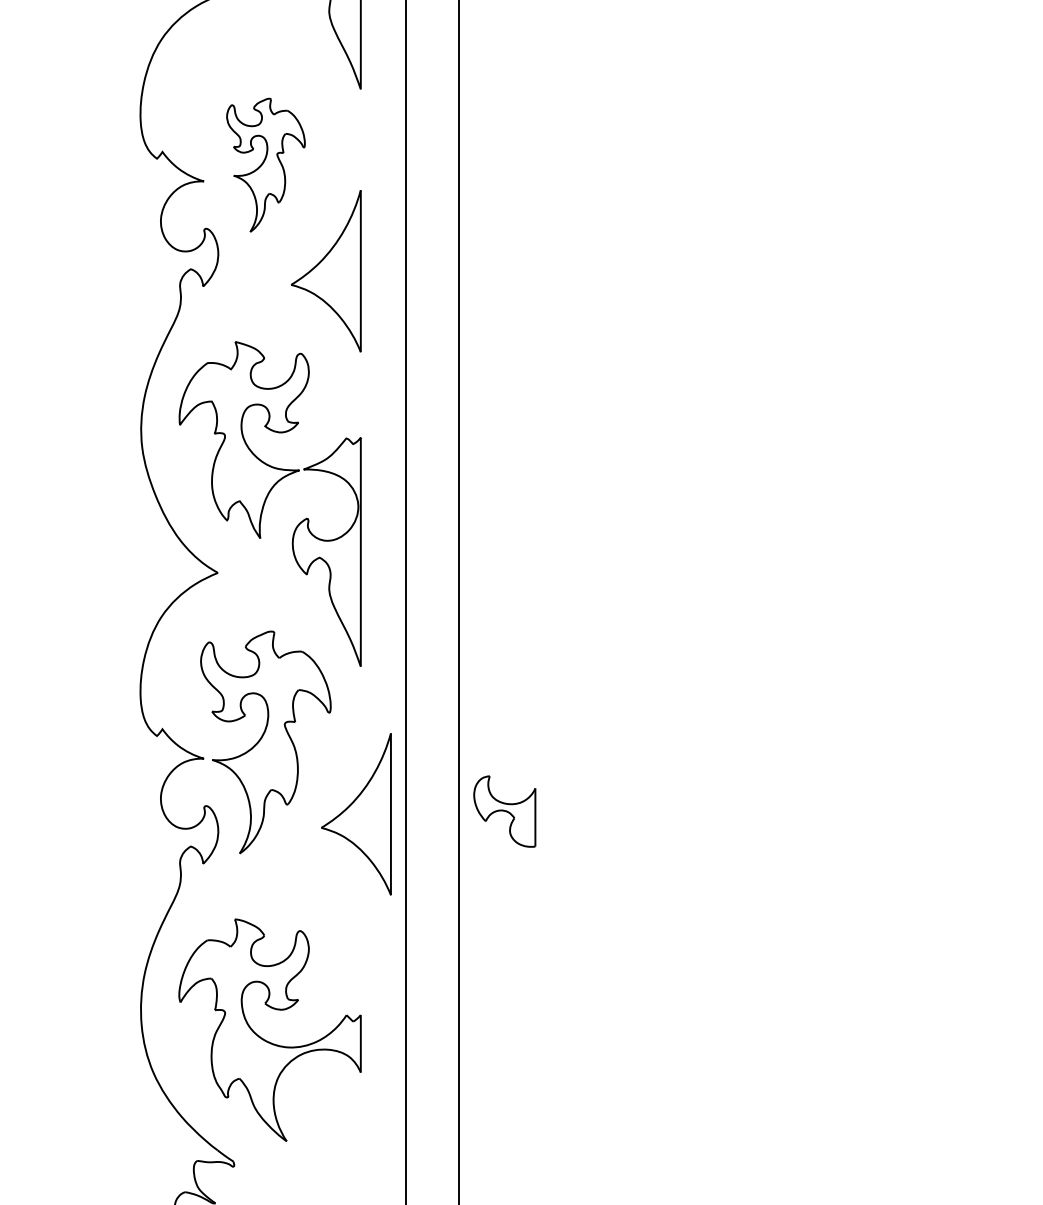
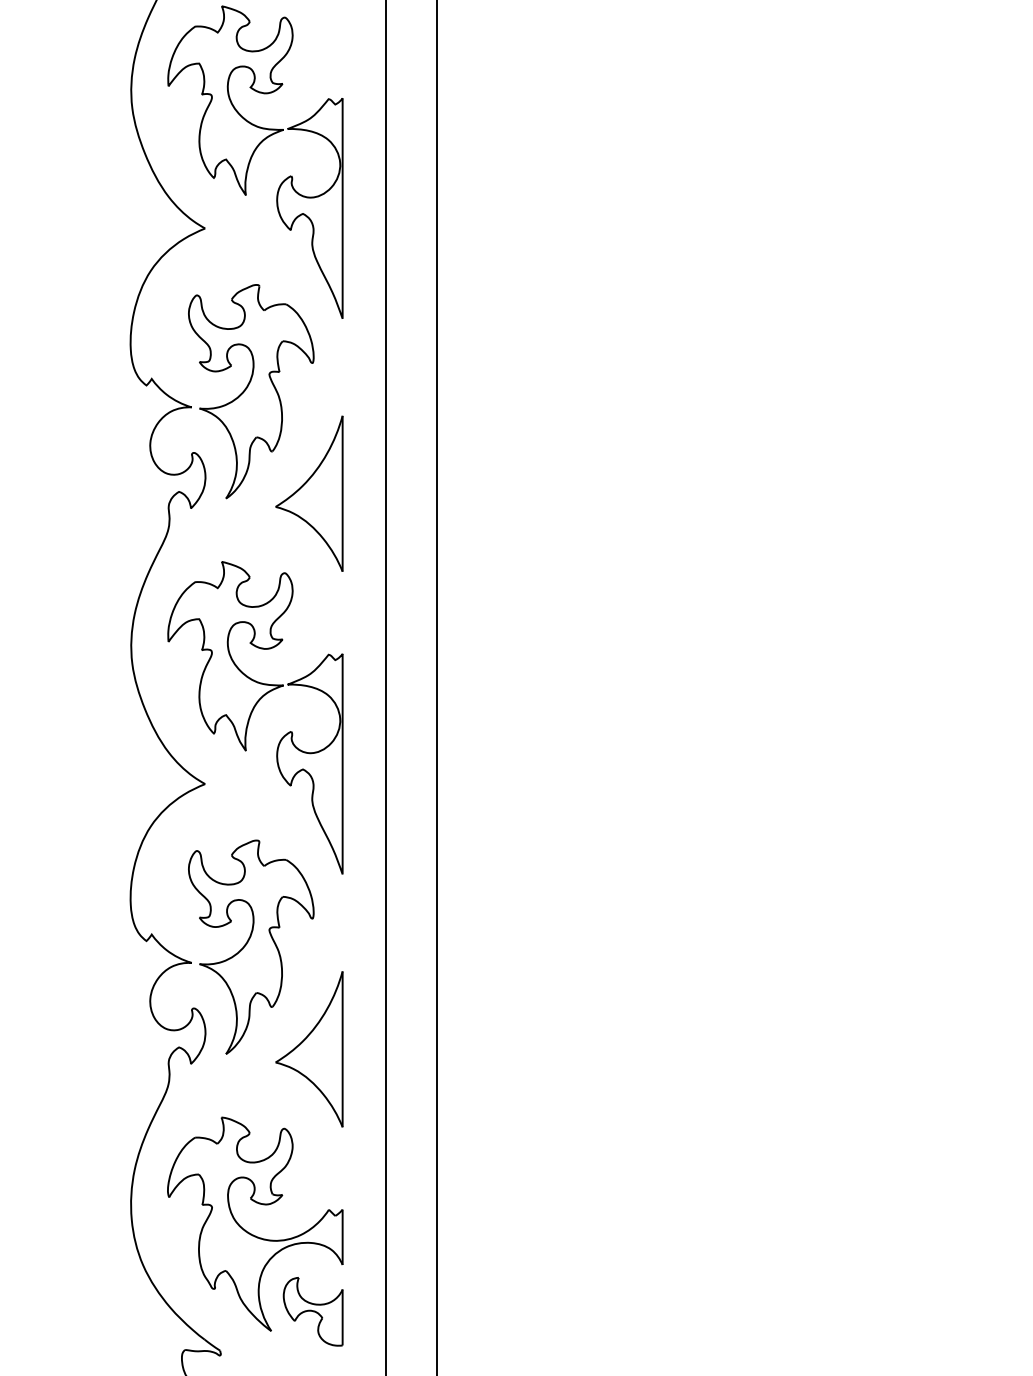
part: (266, 164) -> (251, 391), size x1.67
part: (504, 811) -> (312, 1311), moved
part: (356, 814) -> (309, 1049), moved

